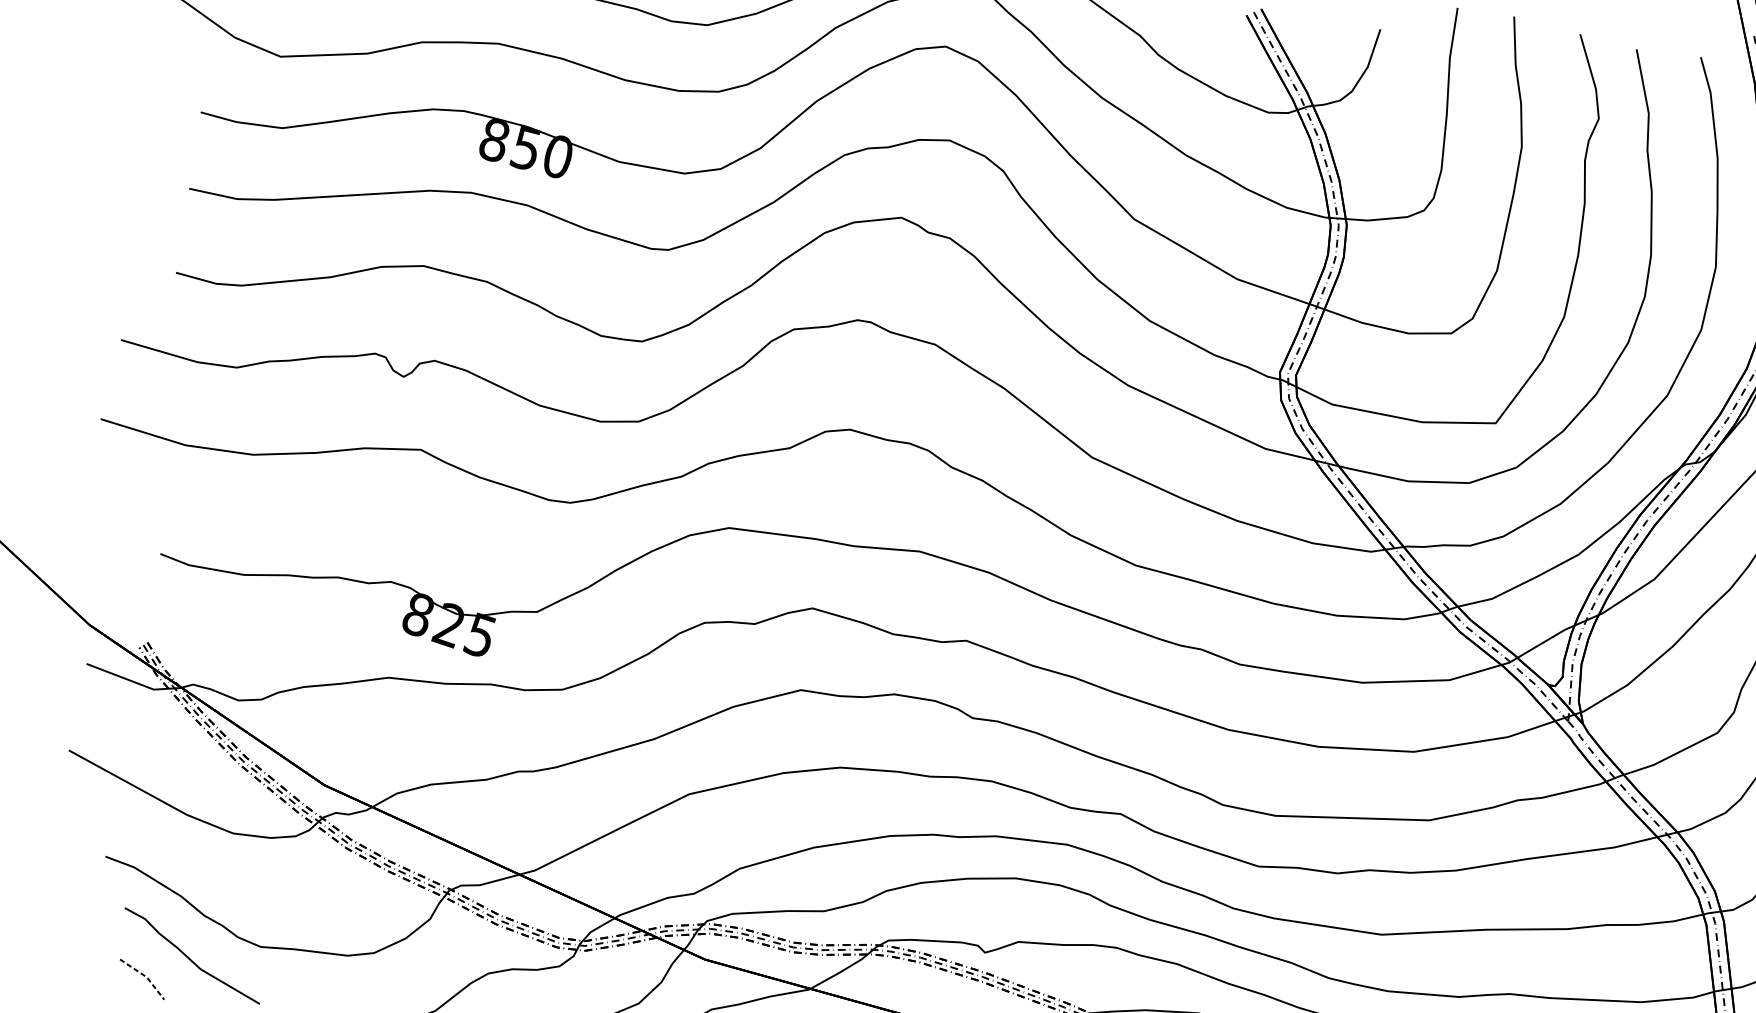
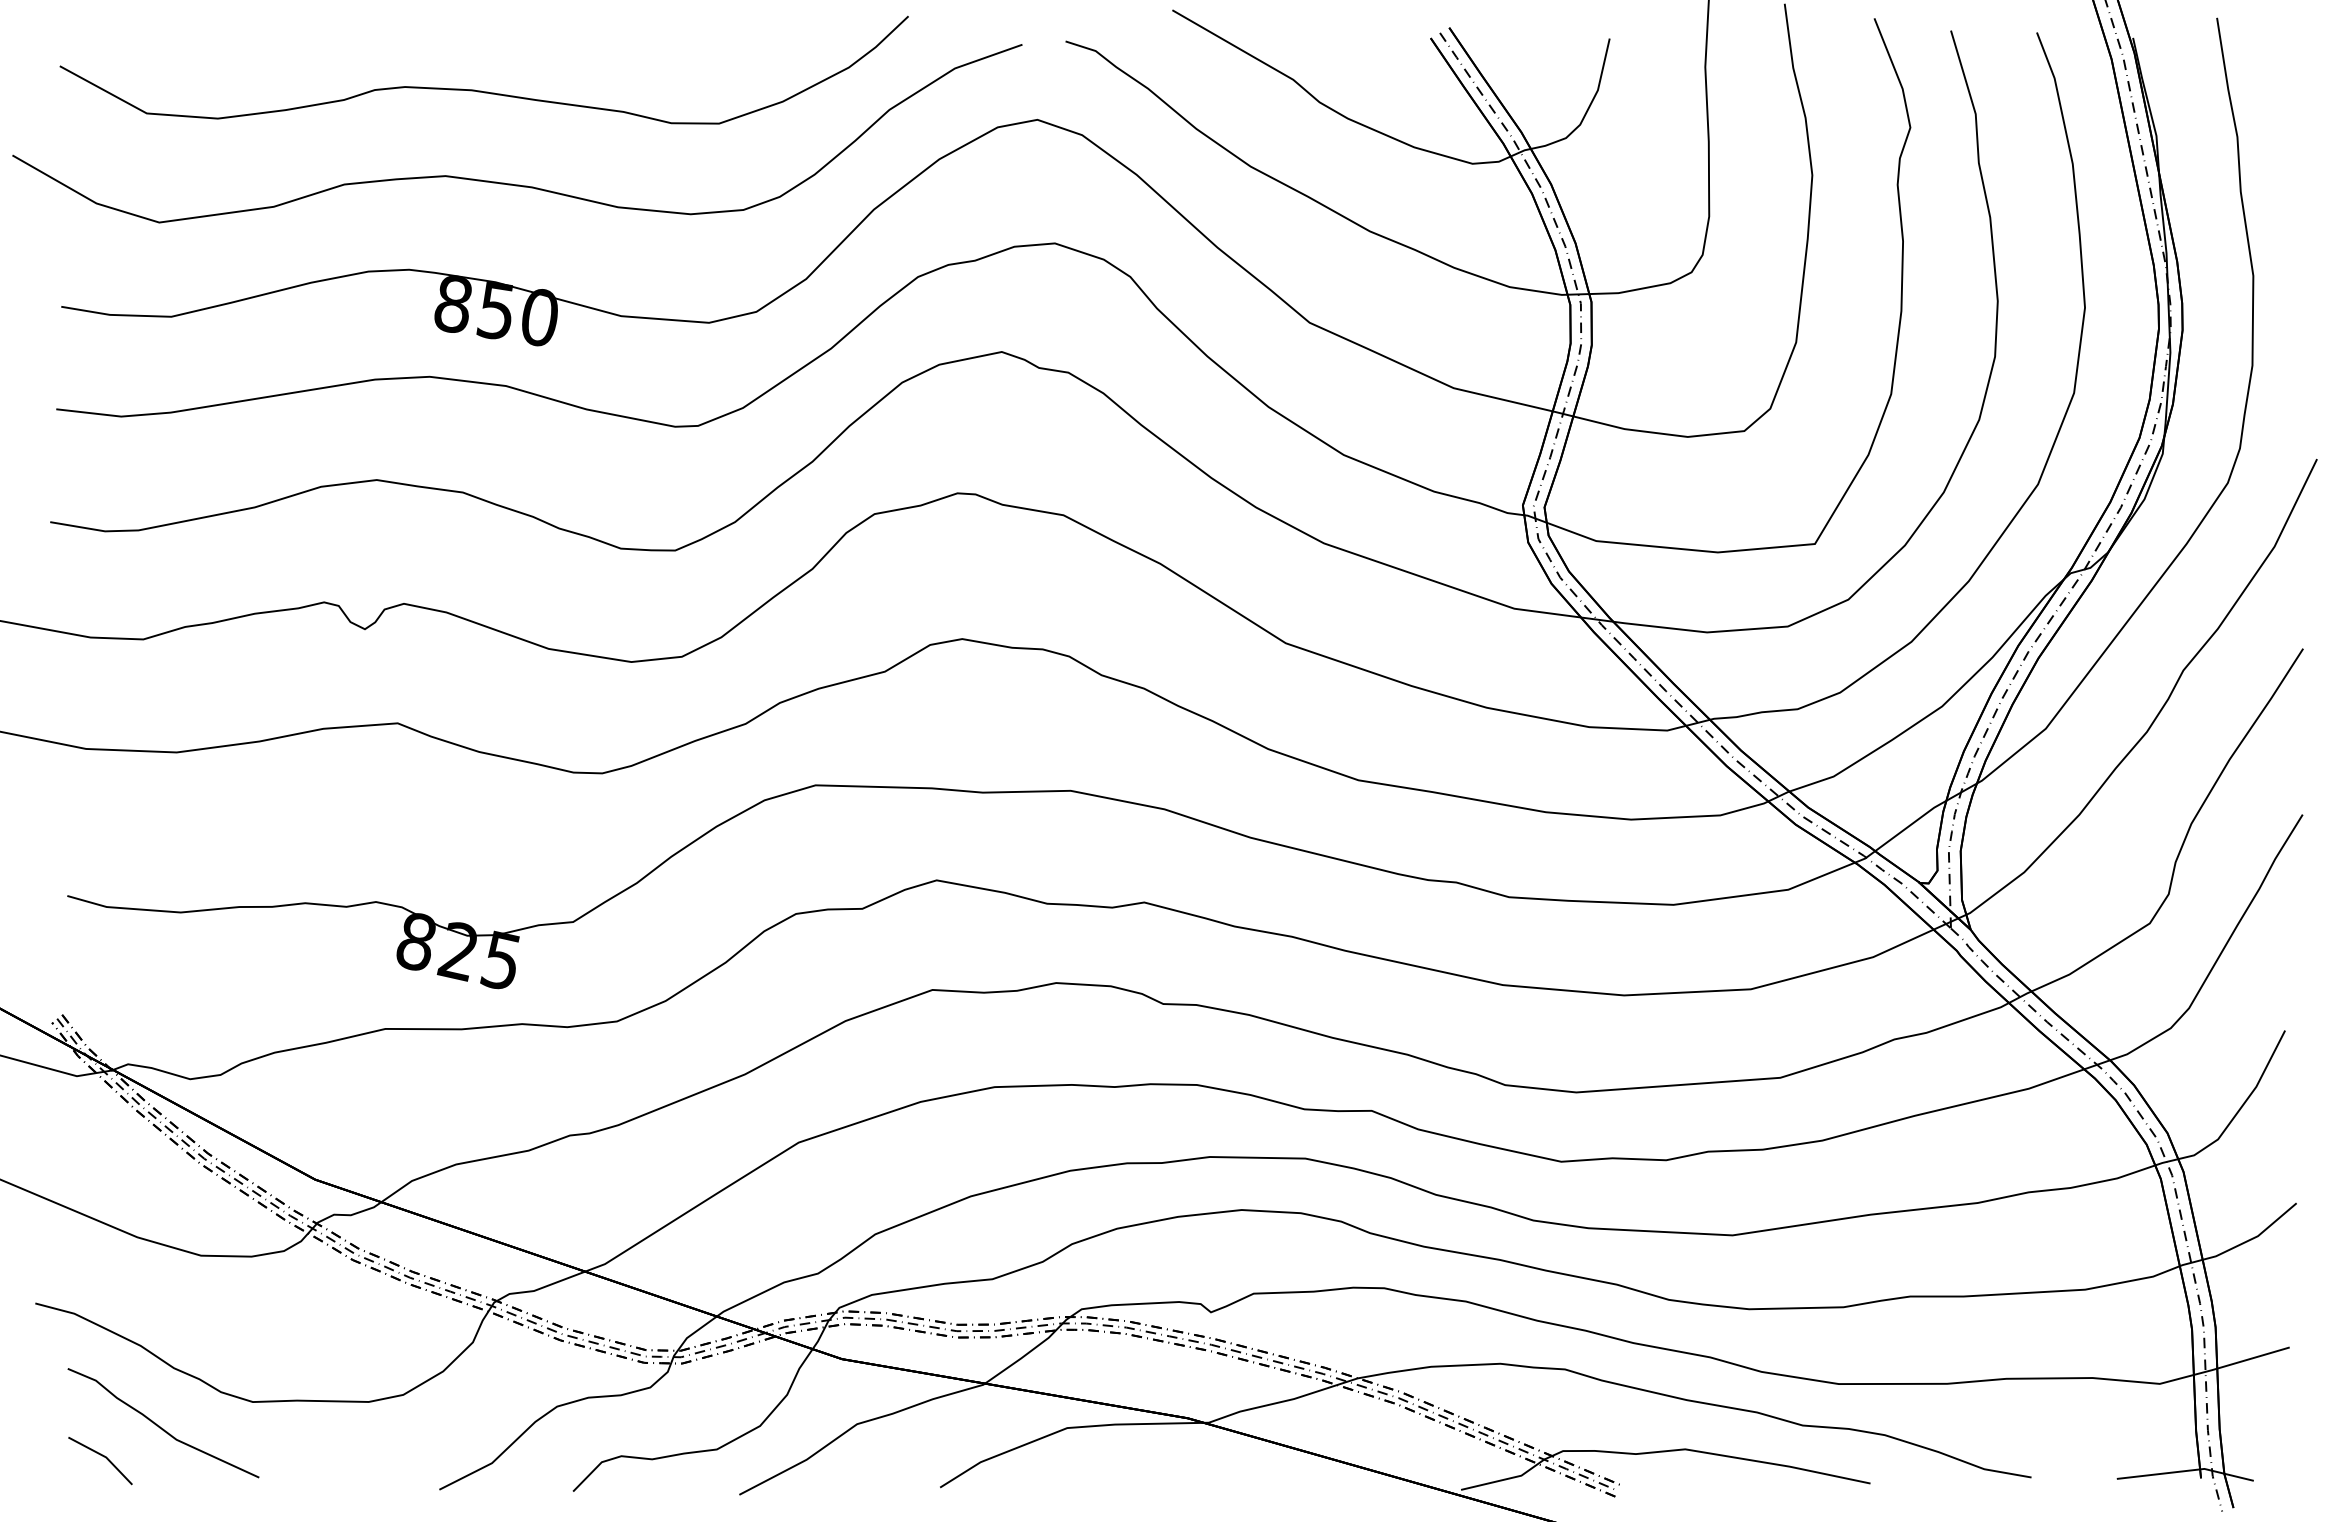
line: (145, 976) -> (104, 1456), dashed -> solid

